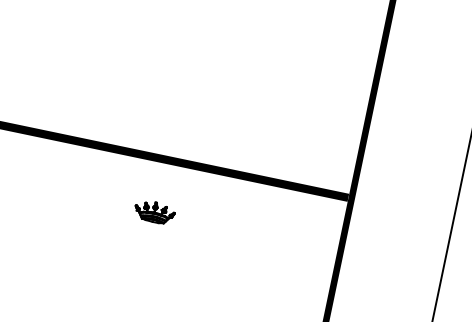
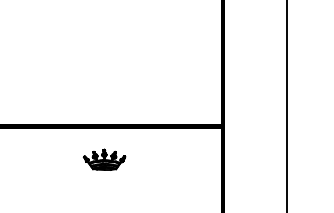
part: (154, 211) -> (104, 159), size x1.67

